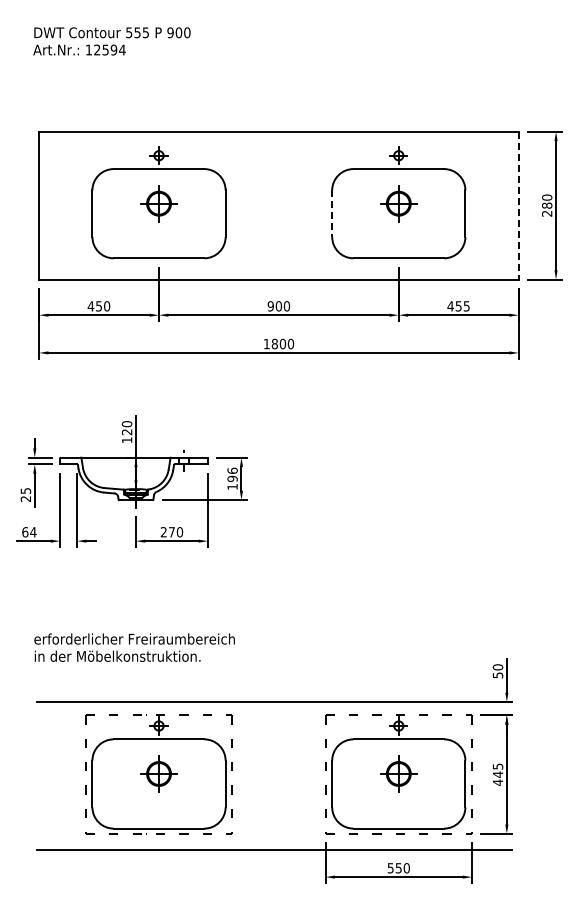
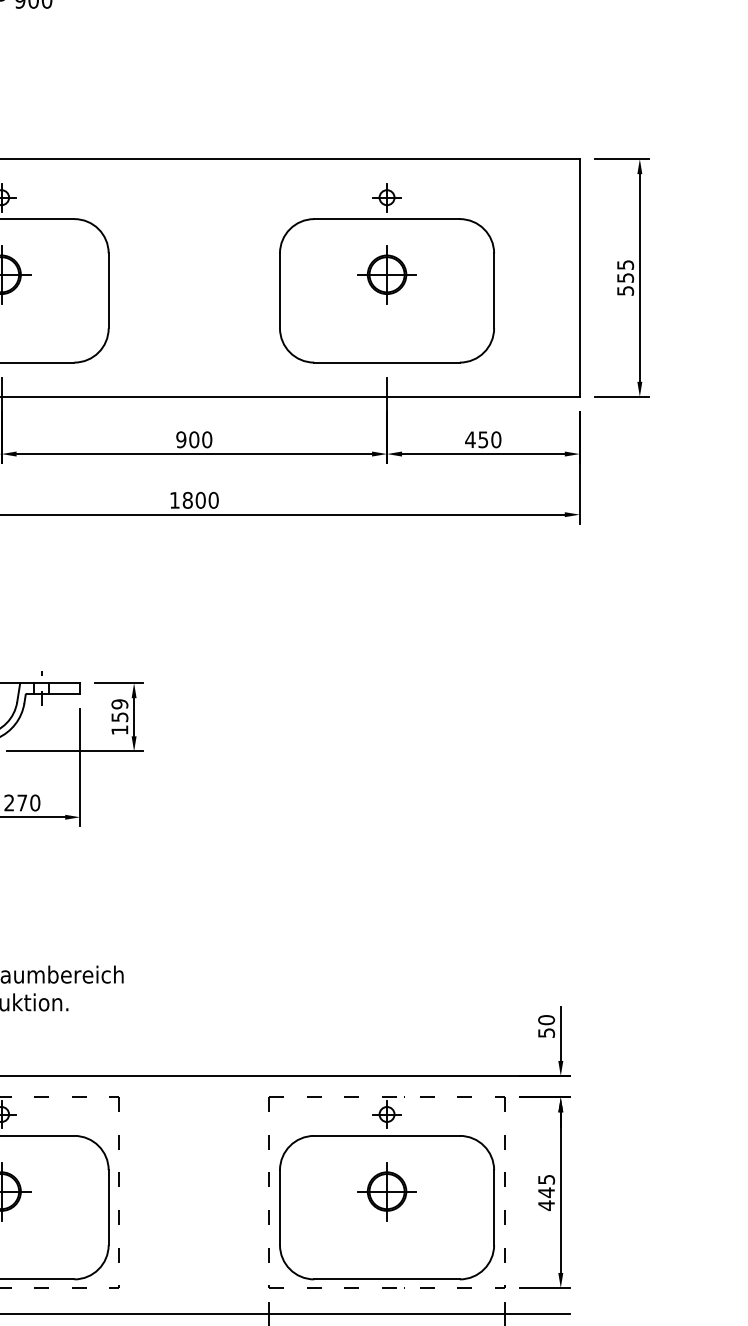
line: (518, 205) -> (579, 277), dashed -> solid
text: (547, 205) -> (626, 277), 280 -> 555
line: (332, 214) -> (280, 292), dashed -> solid
text: (466, 306) -> (495, 440), 455 -> 450
text: (232, 474) -> (119, 710), 196 -> 159

